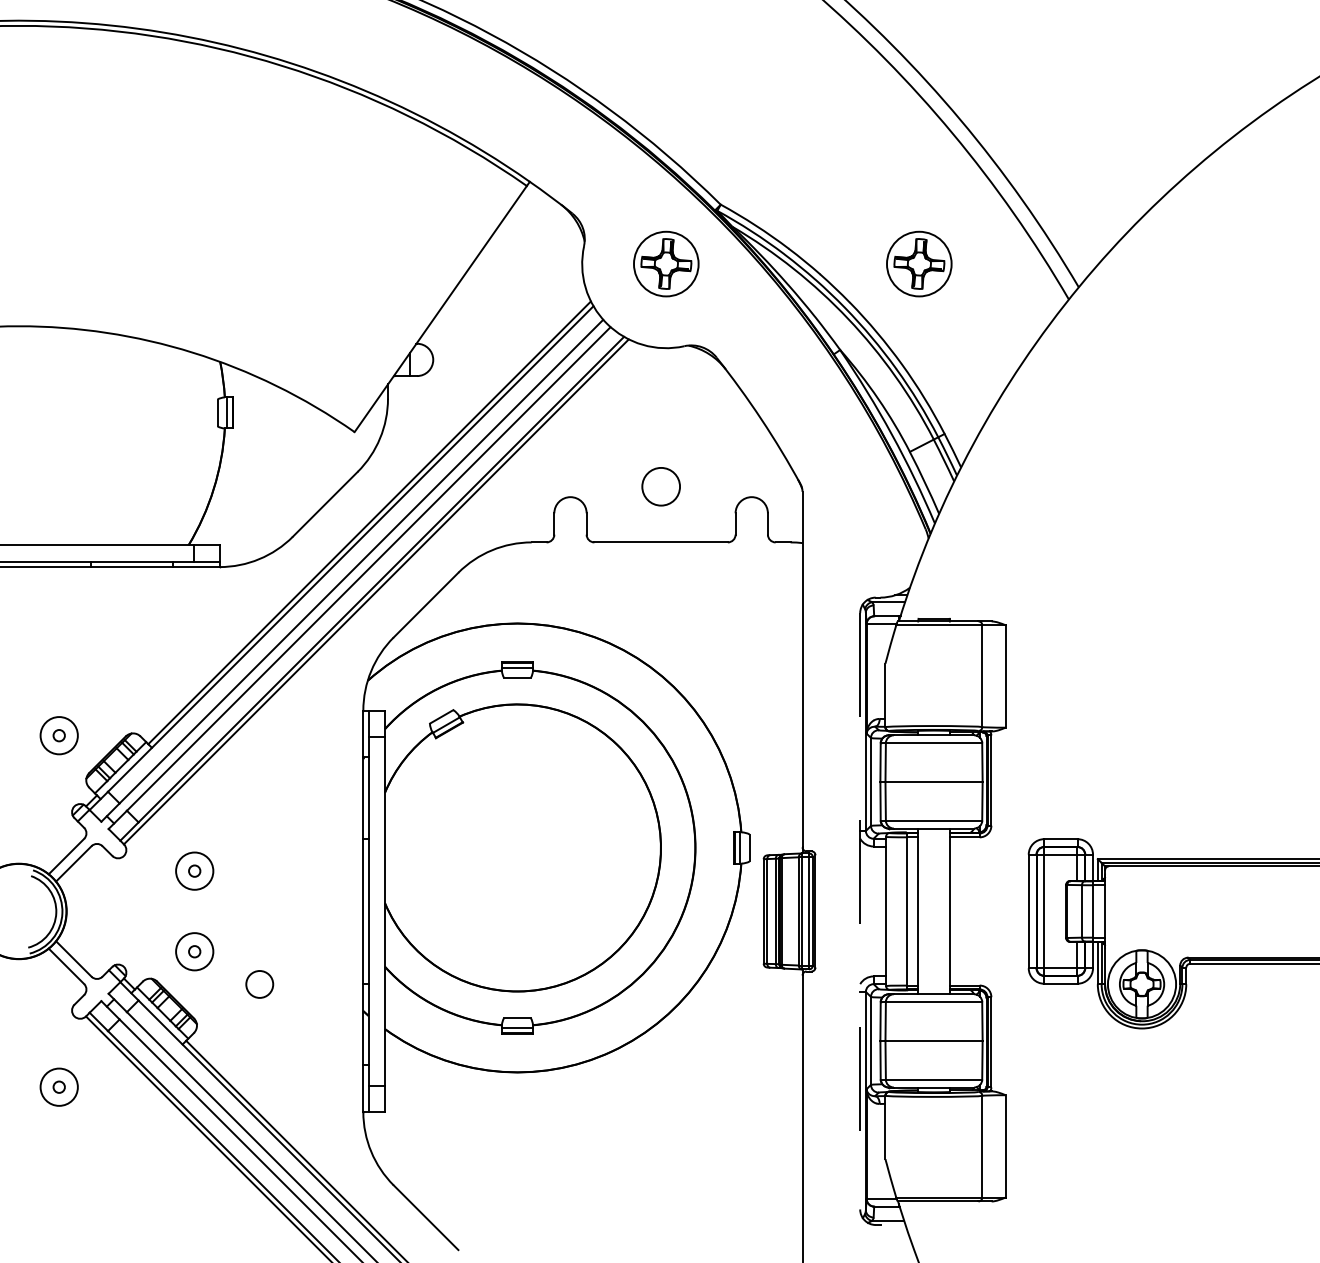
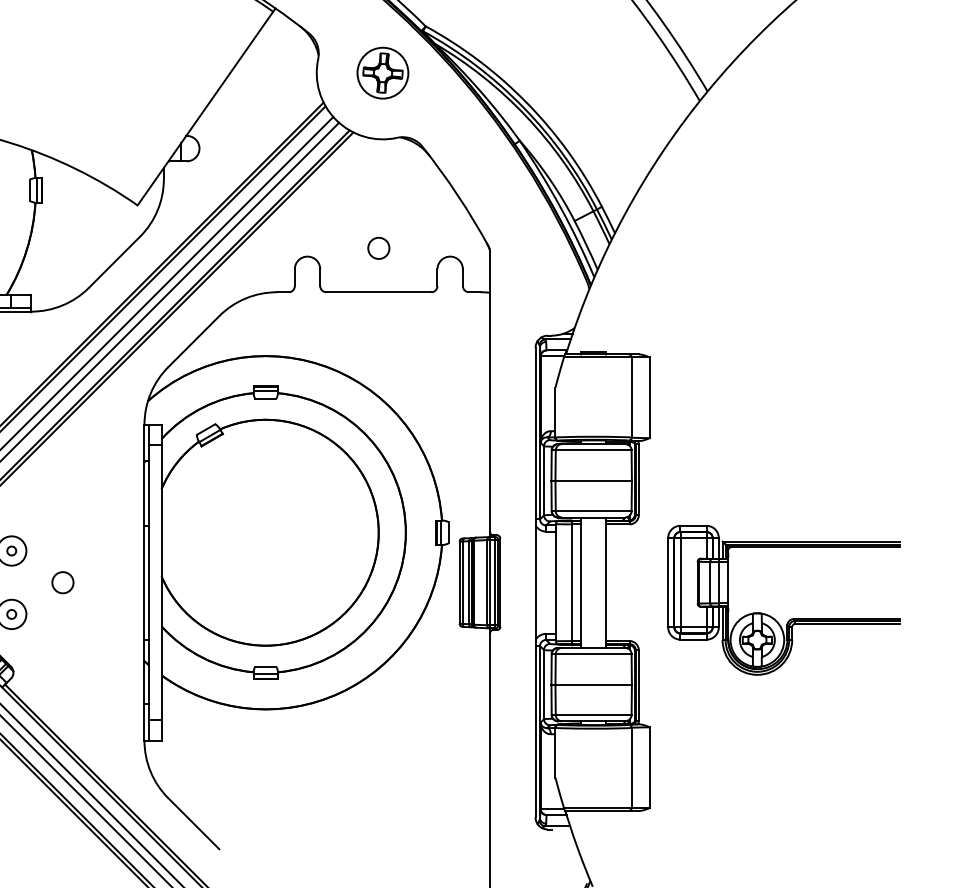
part: (919, 263) -> (582, 72), removed
circle: (660, 486) -> (378, 248), size x0.71
line: (860, 911) -> (535, 582), dashed -> solid
circle: (259, 984) -> (62, 582), moved

